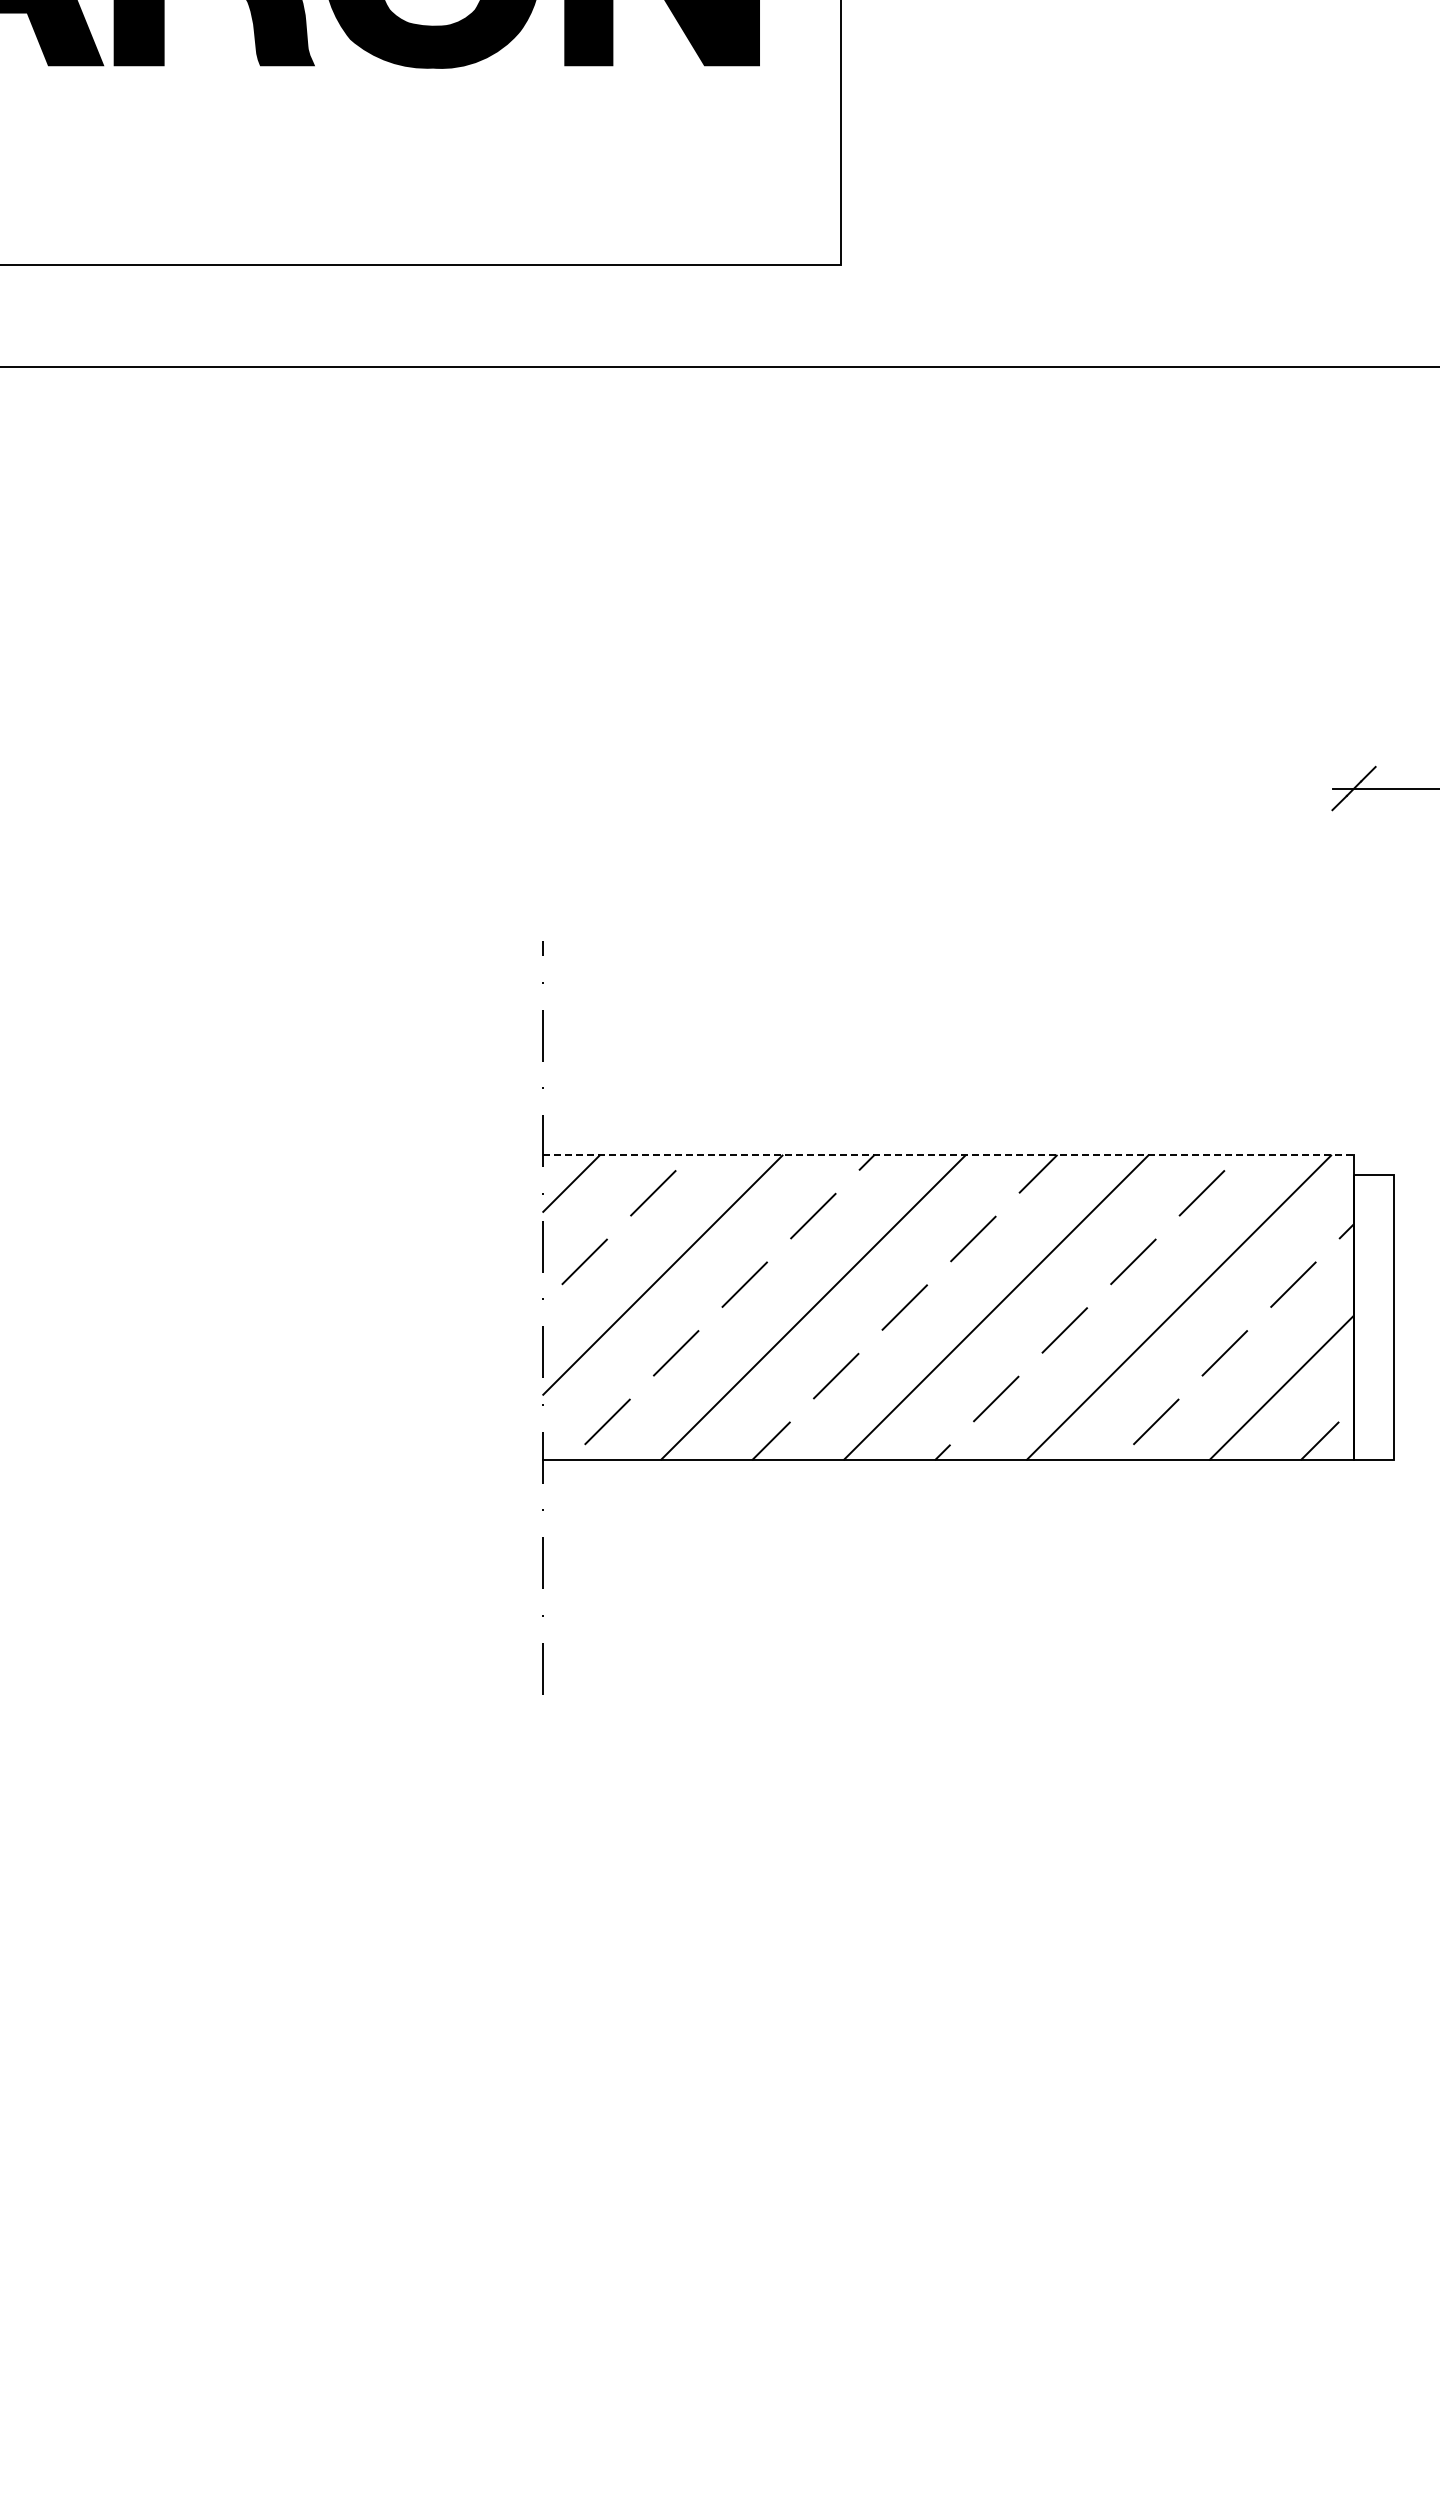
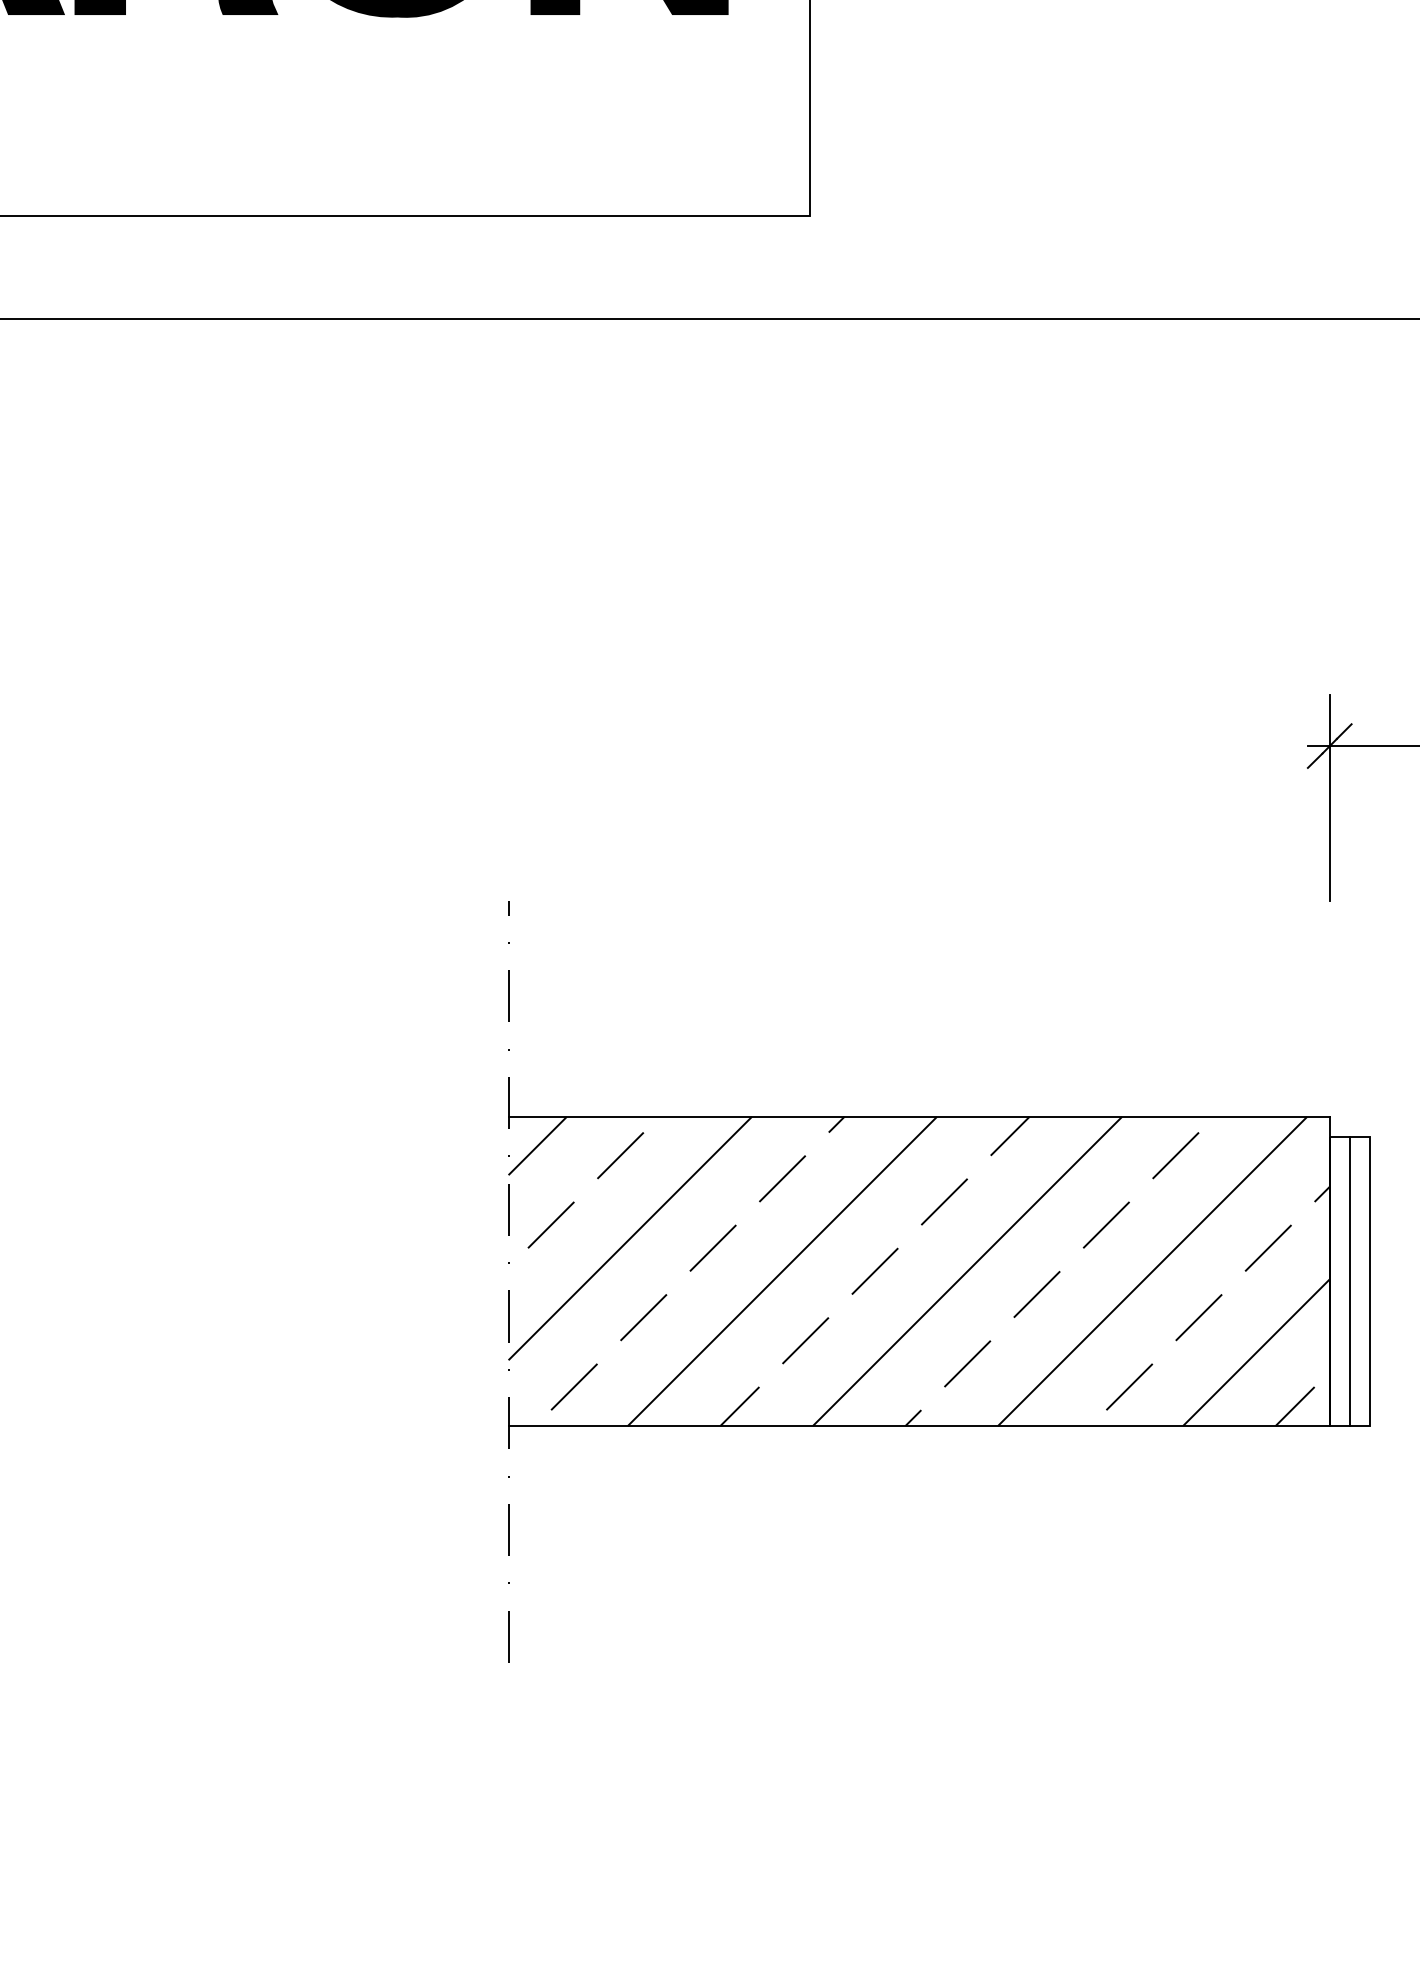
line: (1354, 839) -> (1330, 797), added
line: (948, 1154) -> (919, 1116), dashed -> solid
line: (1374, 1317) -> (1350, 1281), added

